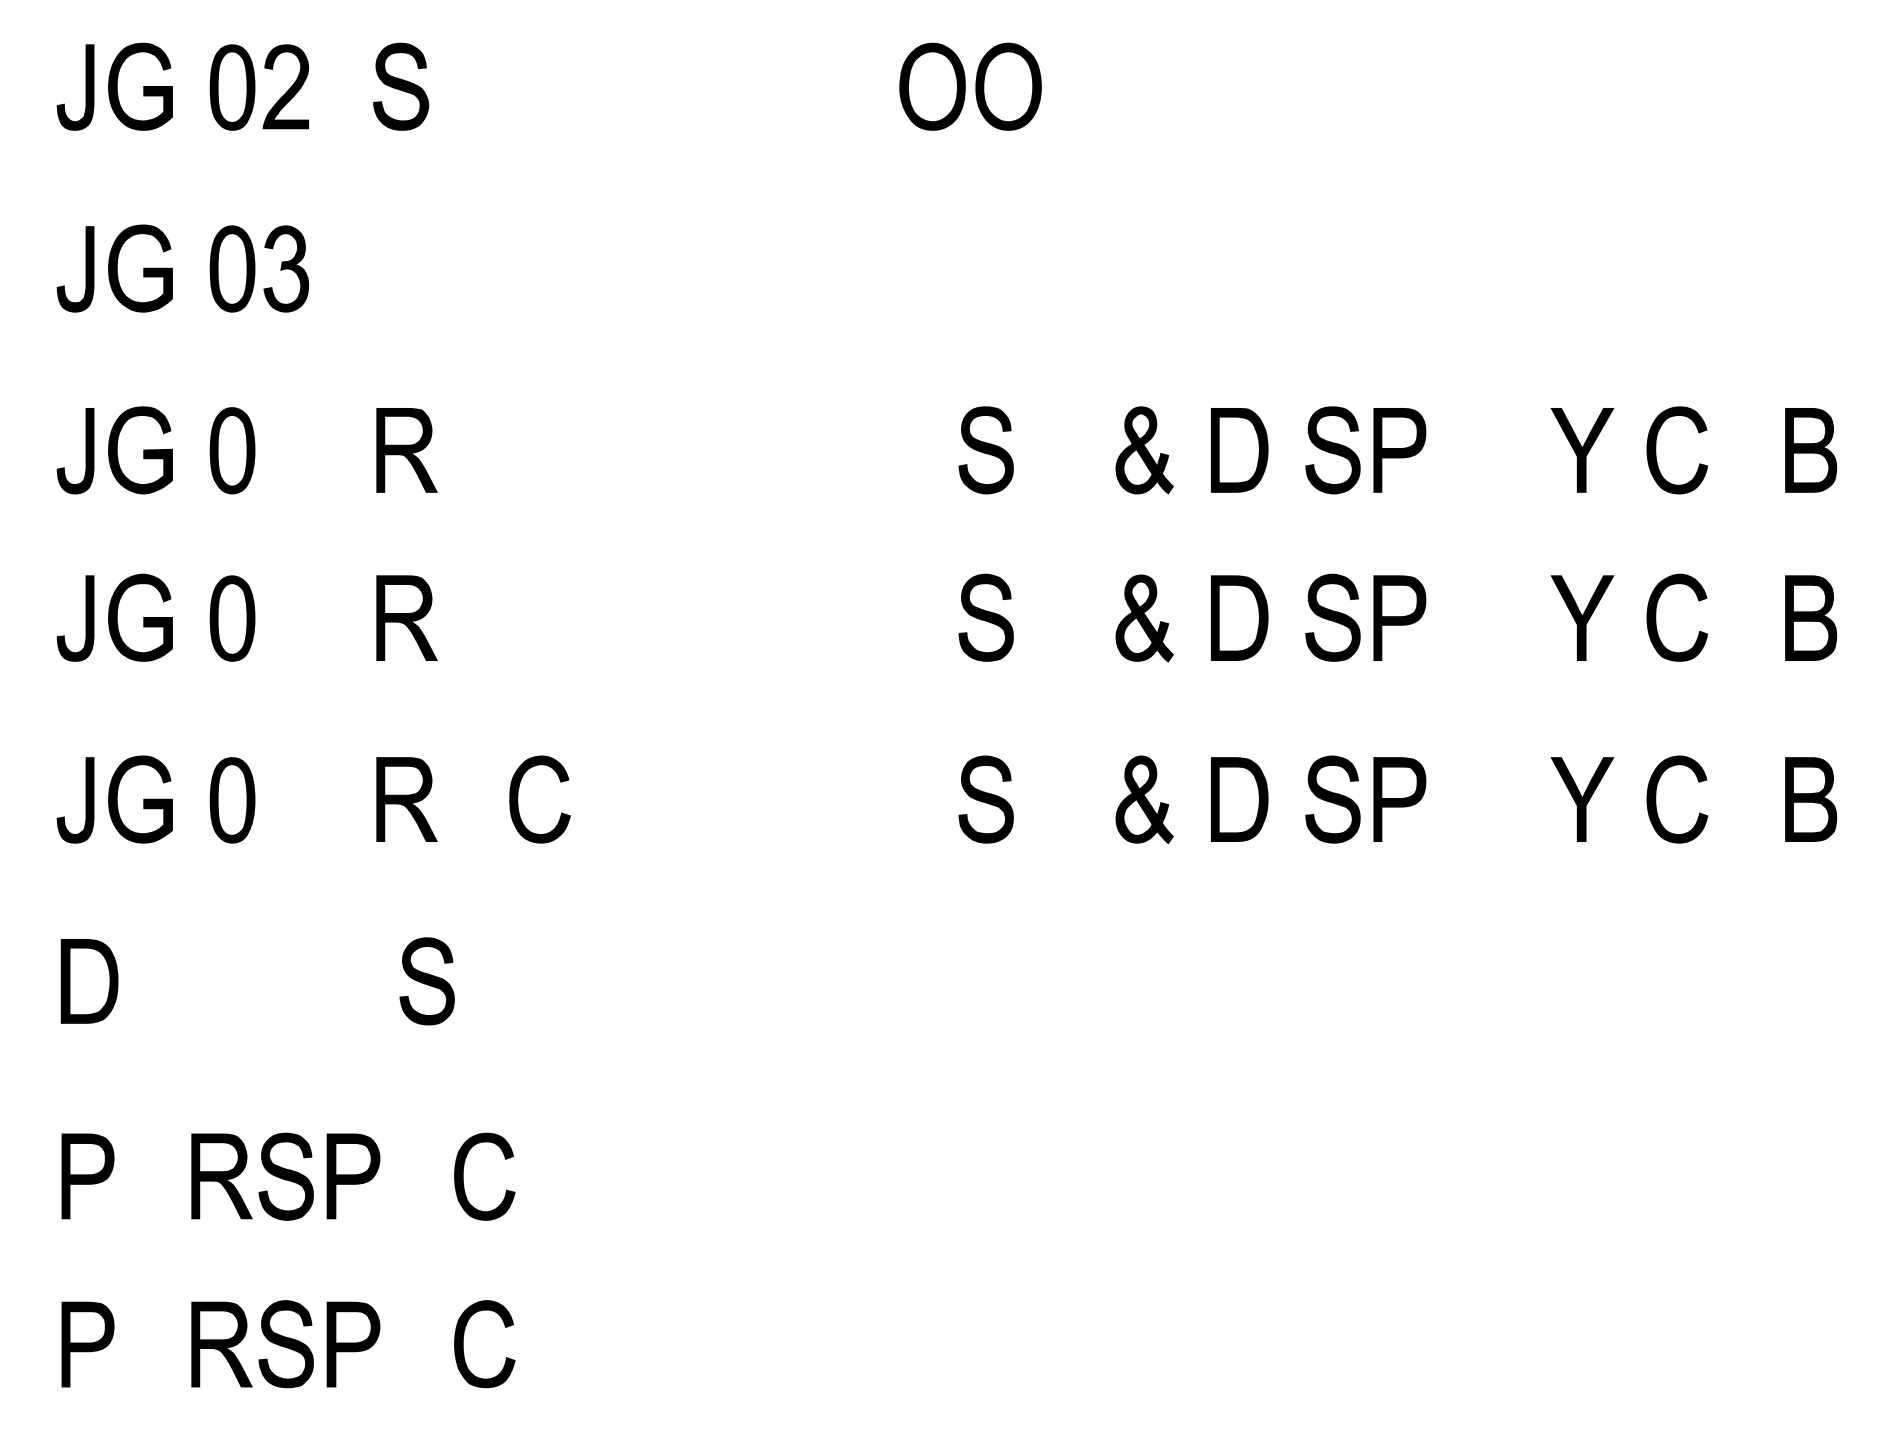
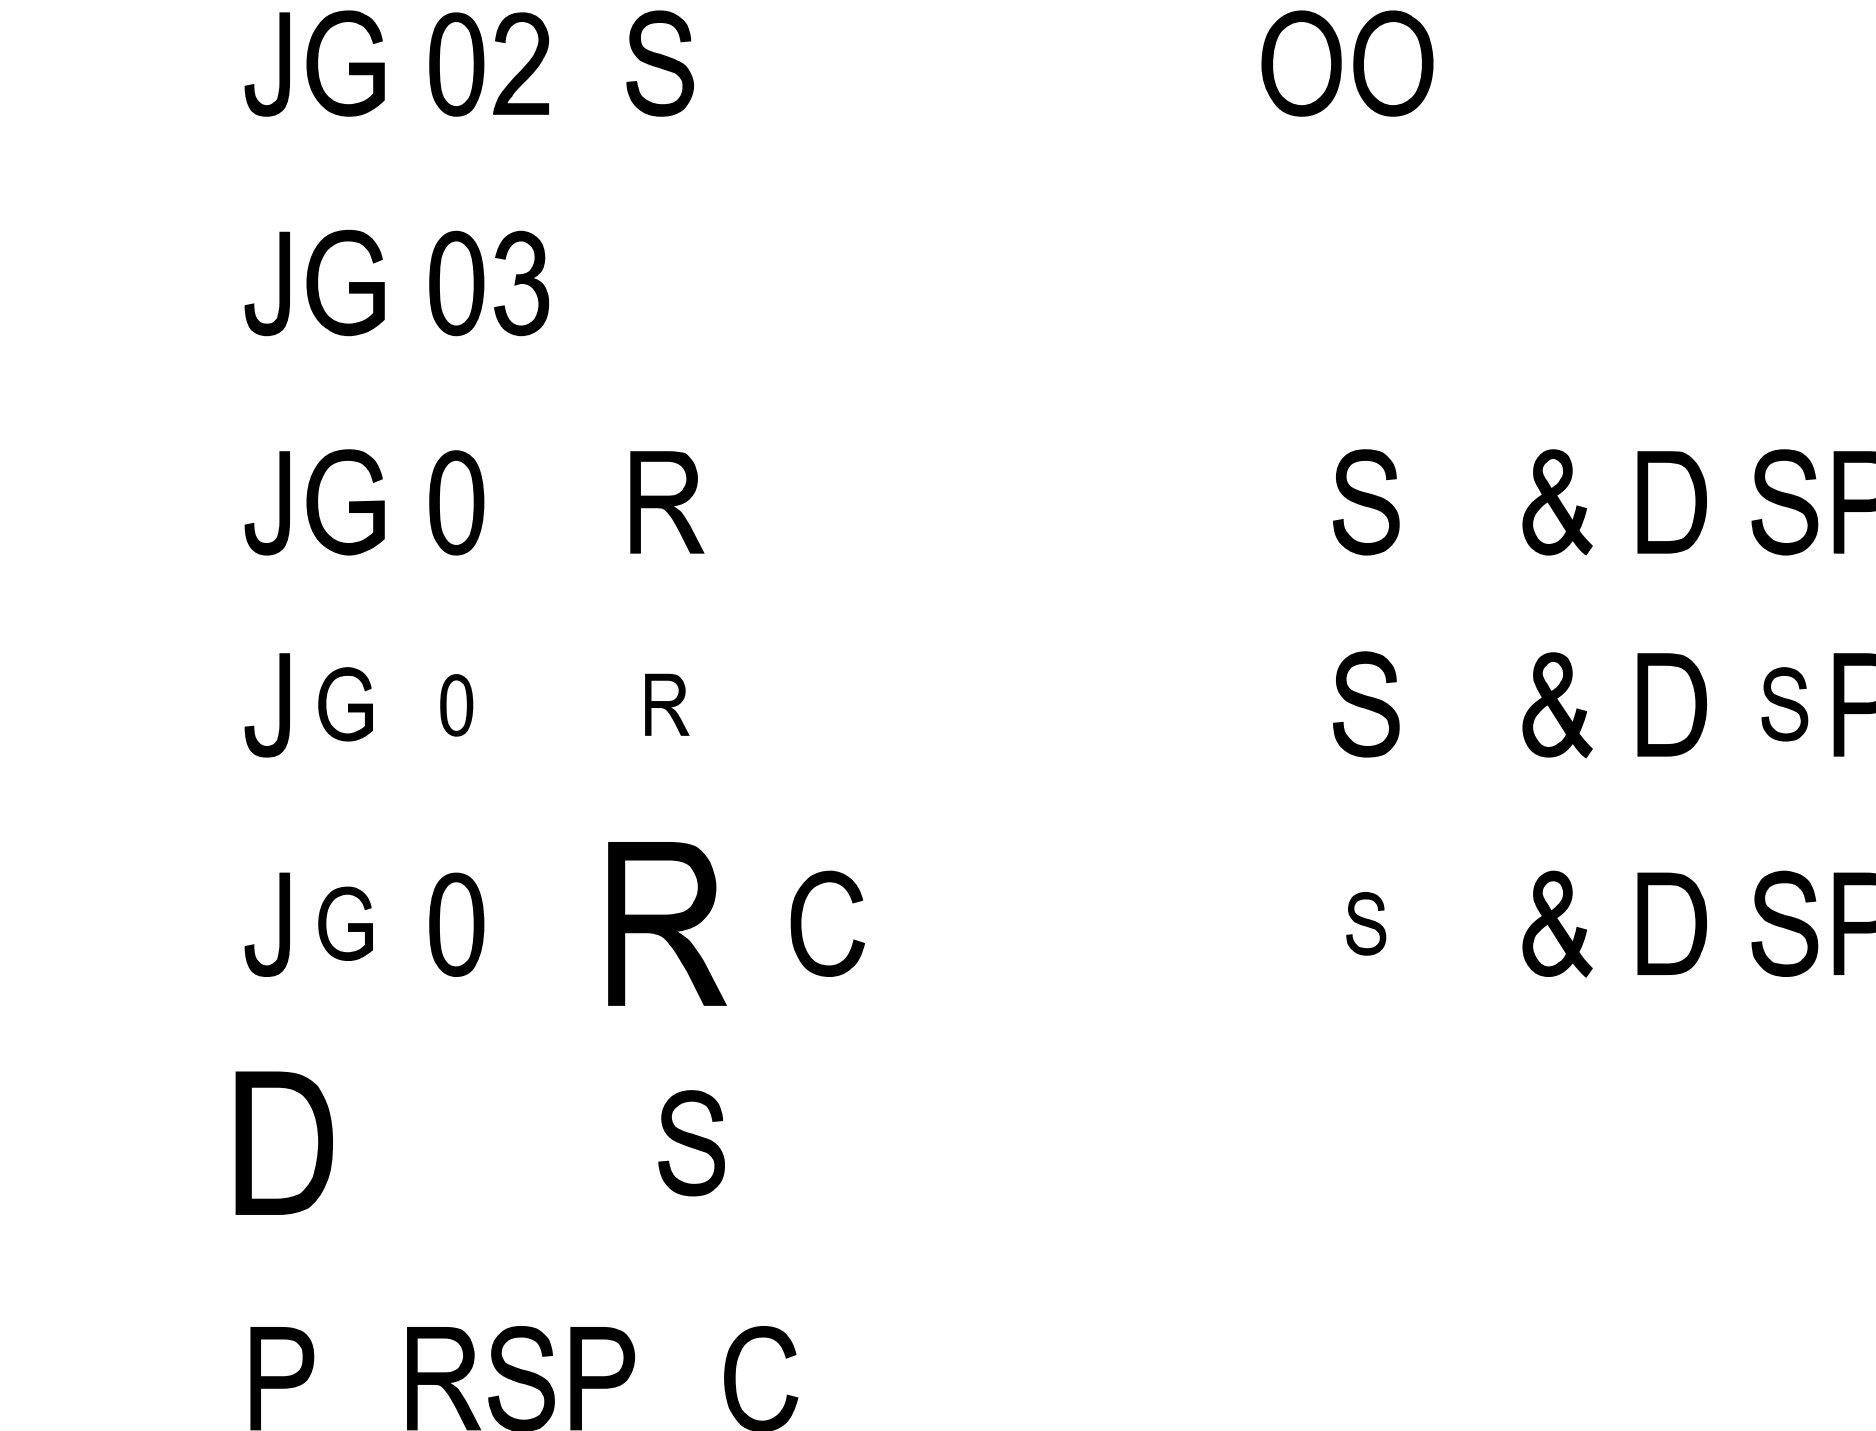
part: (140, 617) -> (345, 704), size x0.7
part: (406, 617) -> (666, 704), size x0.6
part: (1332, 617) -> (1784, 704), size x0.7
part: (232, 618) -> (456, 705), size x0.6
part: (140, 799) -> (345, 923), size x0.7
part: (406, 799) -> (666, 923), size x1.6
part: (985, 799) -> (1365, 923), size x0.6
part: (89, 981) -> (284, 1143), size x1.4

